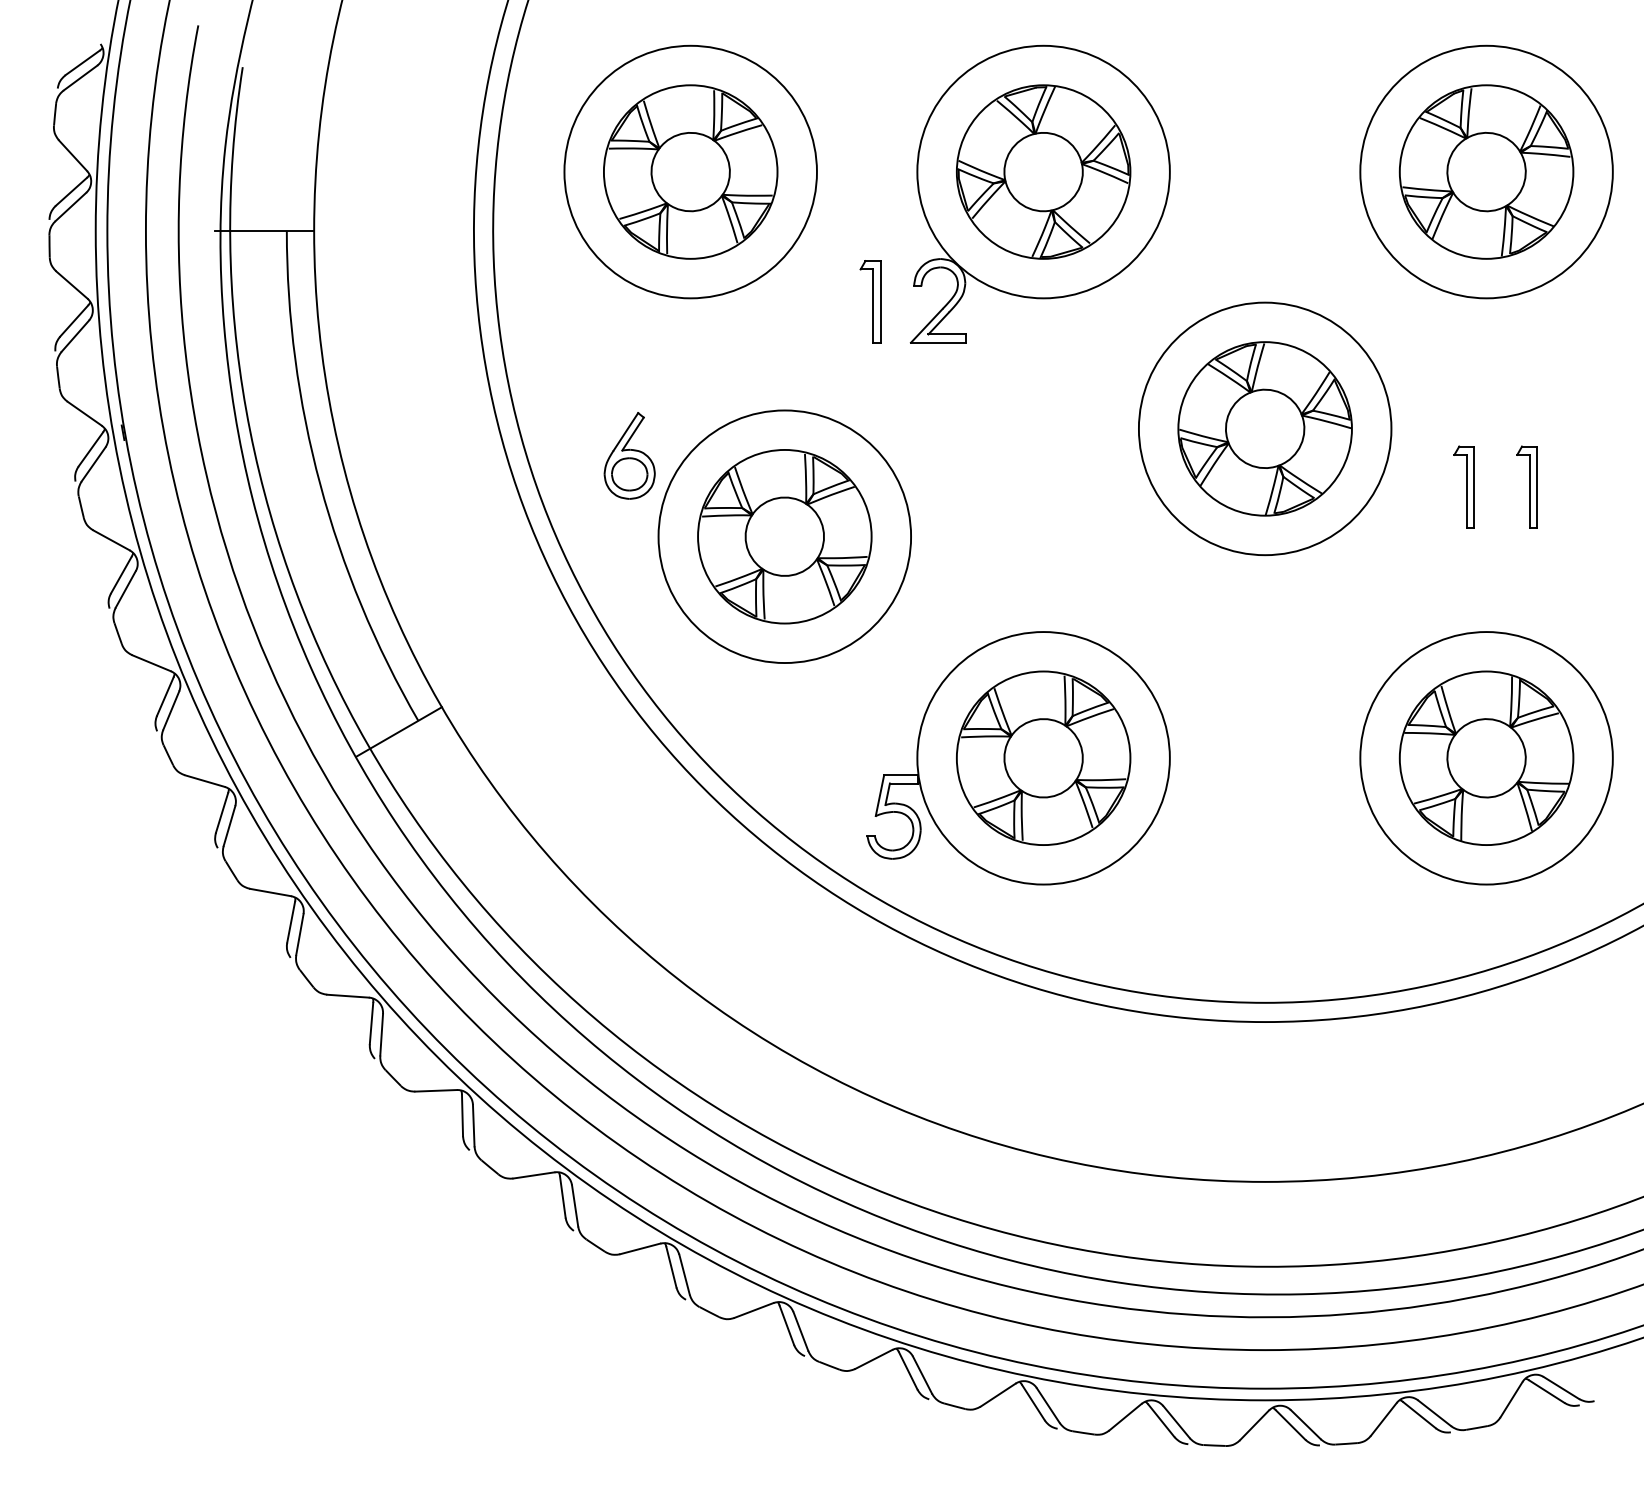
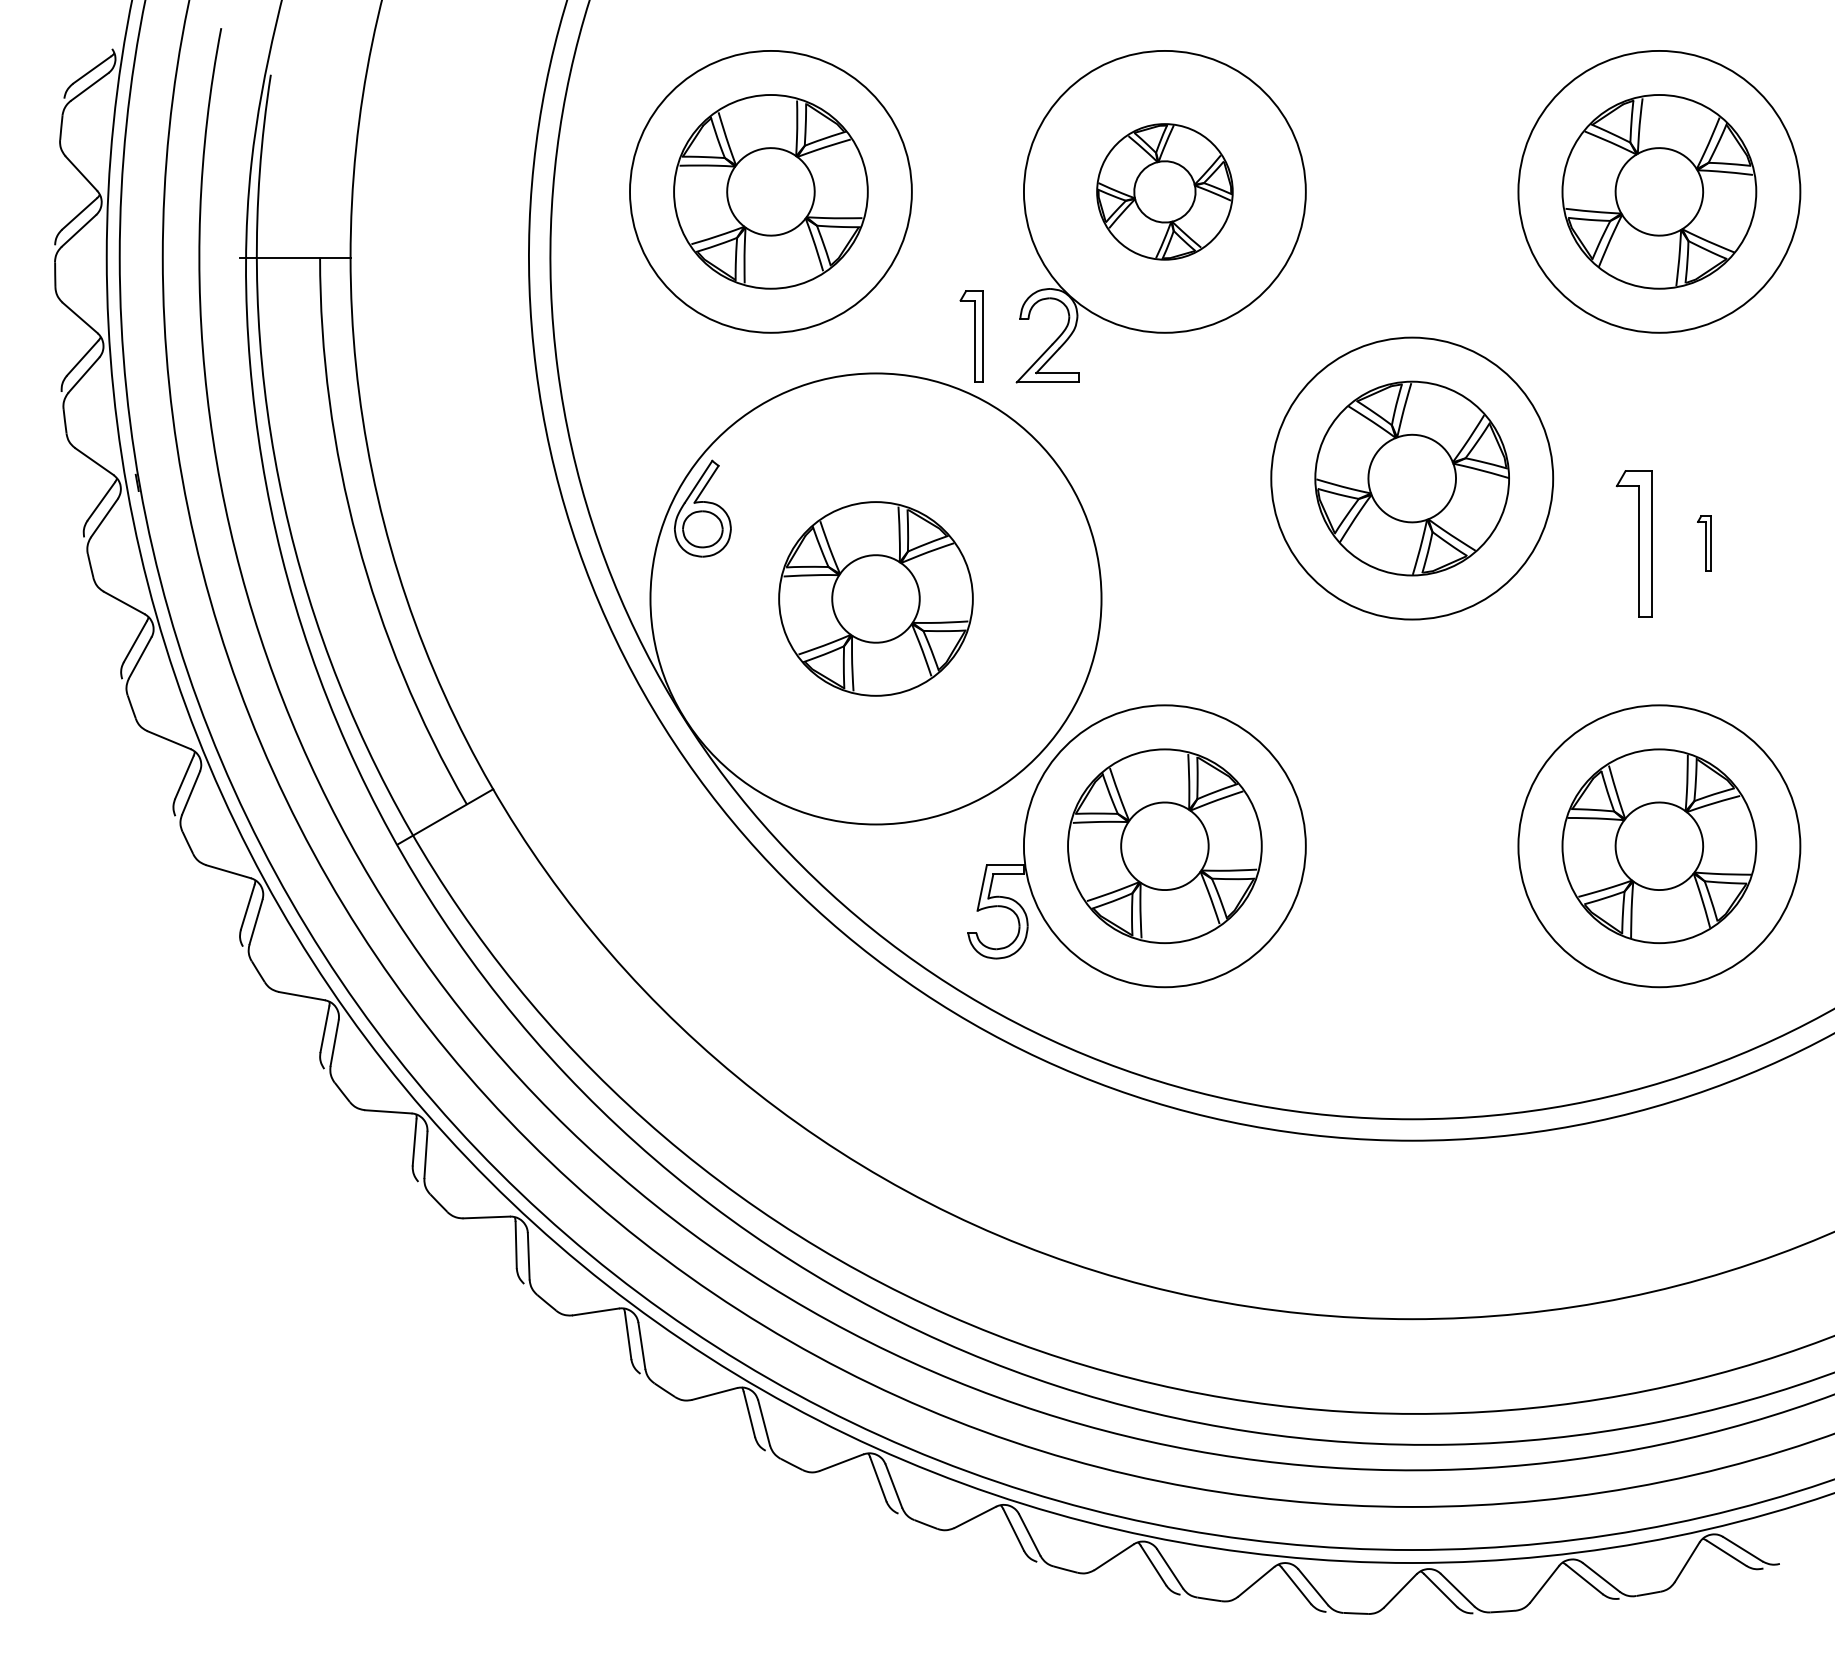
part: (1043, 171) -> (1164, 191), size x0.7
part: (1464, 487) -> (1634, 543), size x1.6
part: (1526, 487) -> (1704, 543), size x0.6
circle: (784, 536) -> (875, 598), size x1.6

